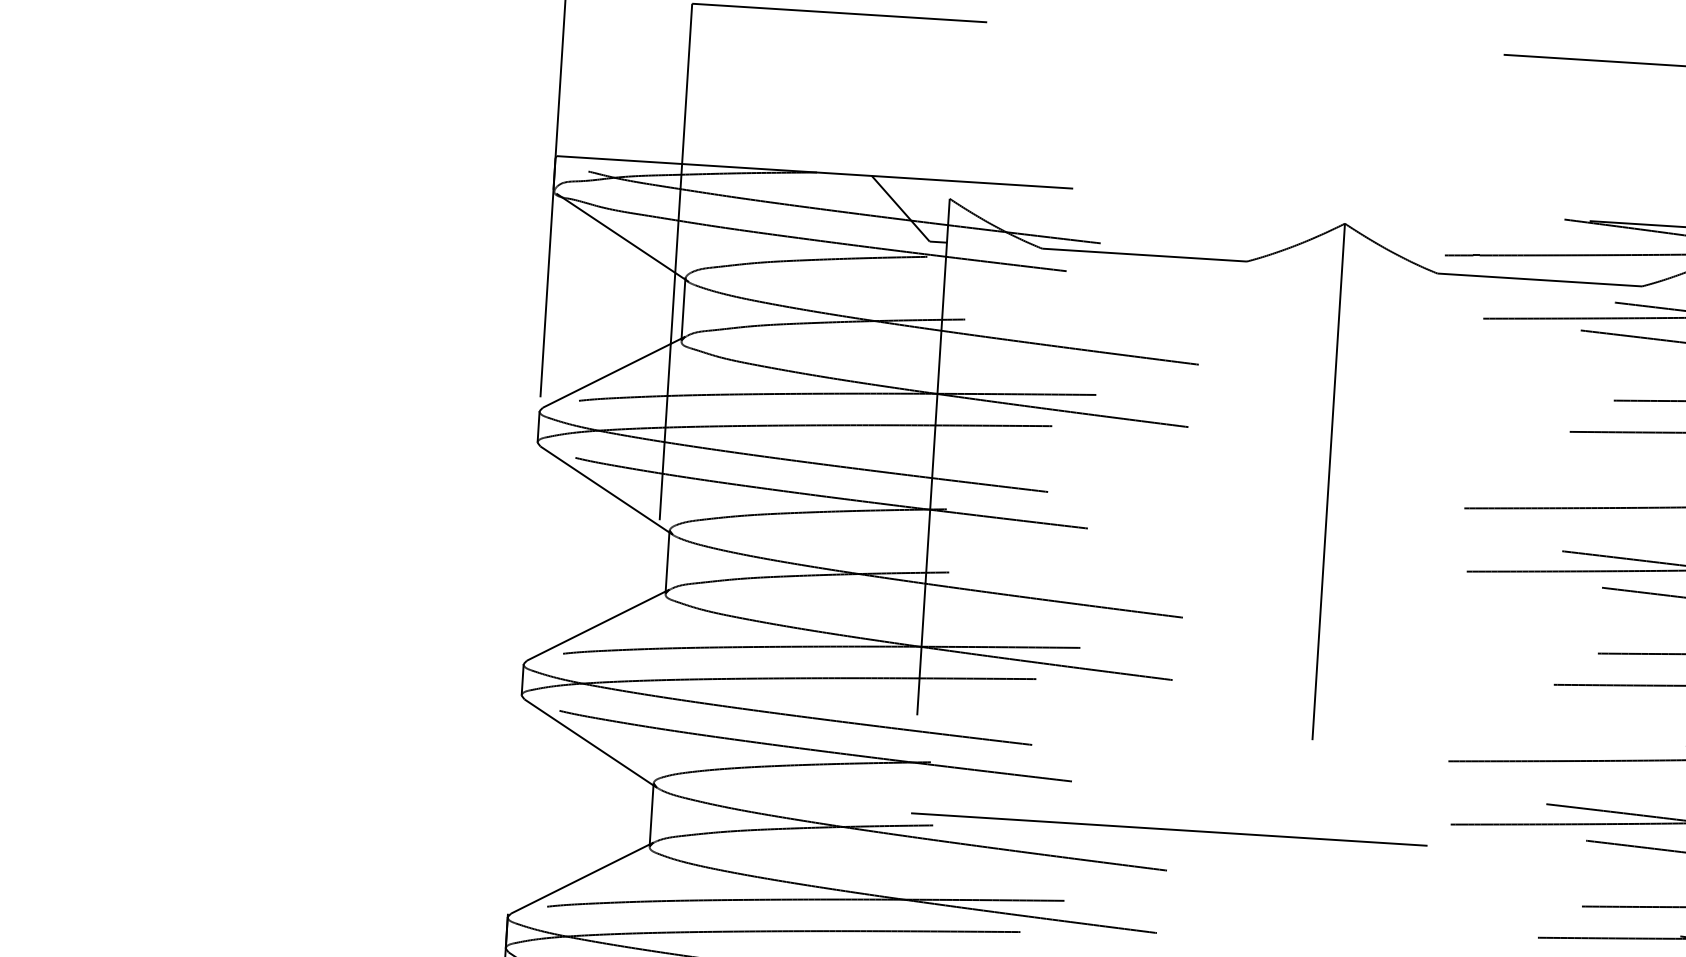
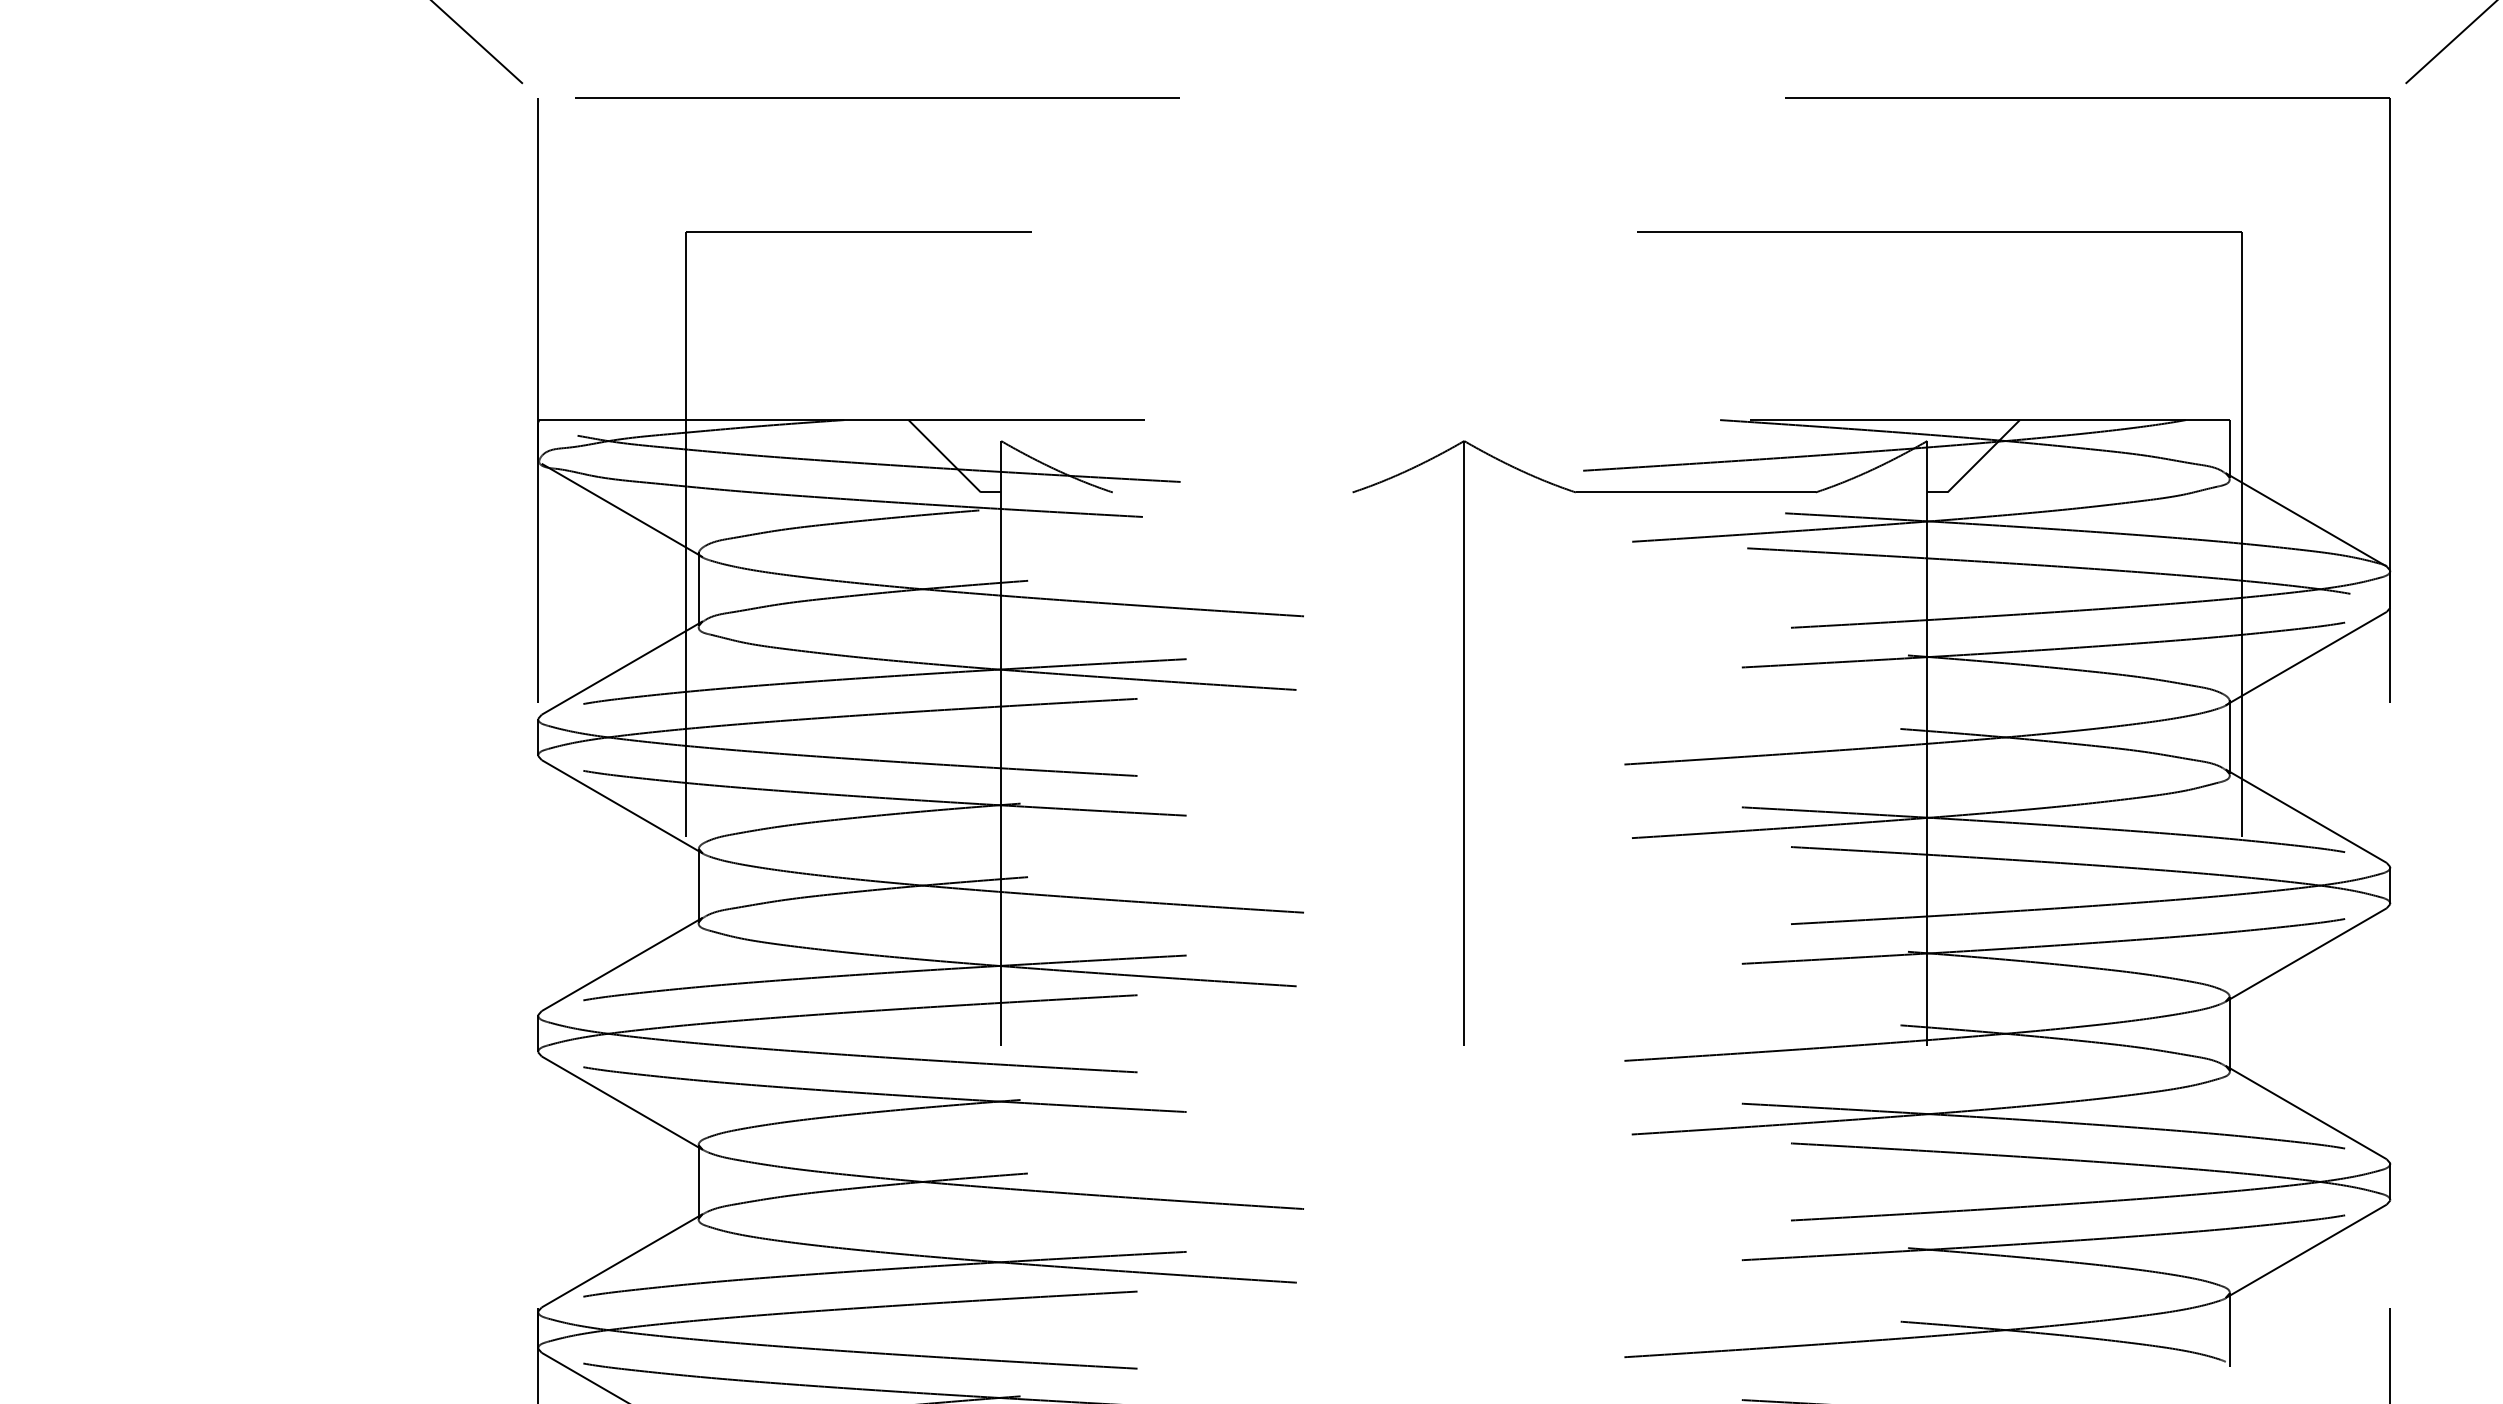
line: (1144, 255) -> (1232, 492), removed
line: (1169, 829) -> (1303, 1160), removed

